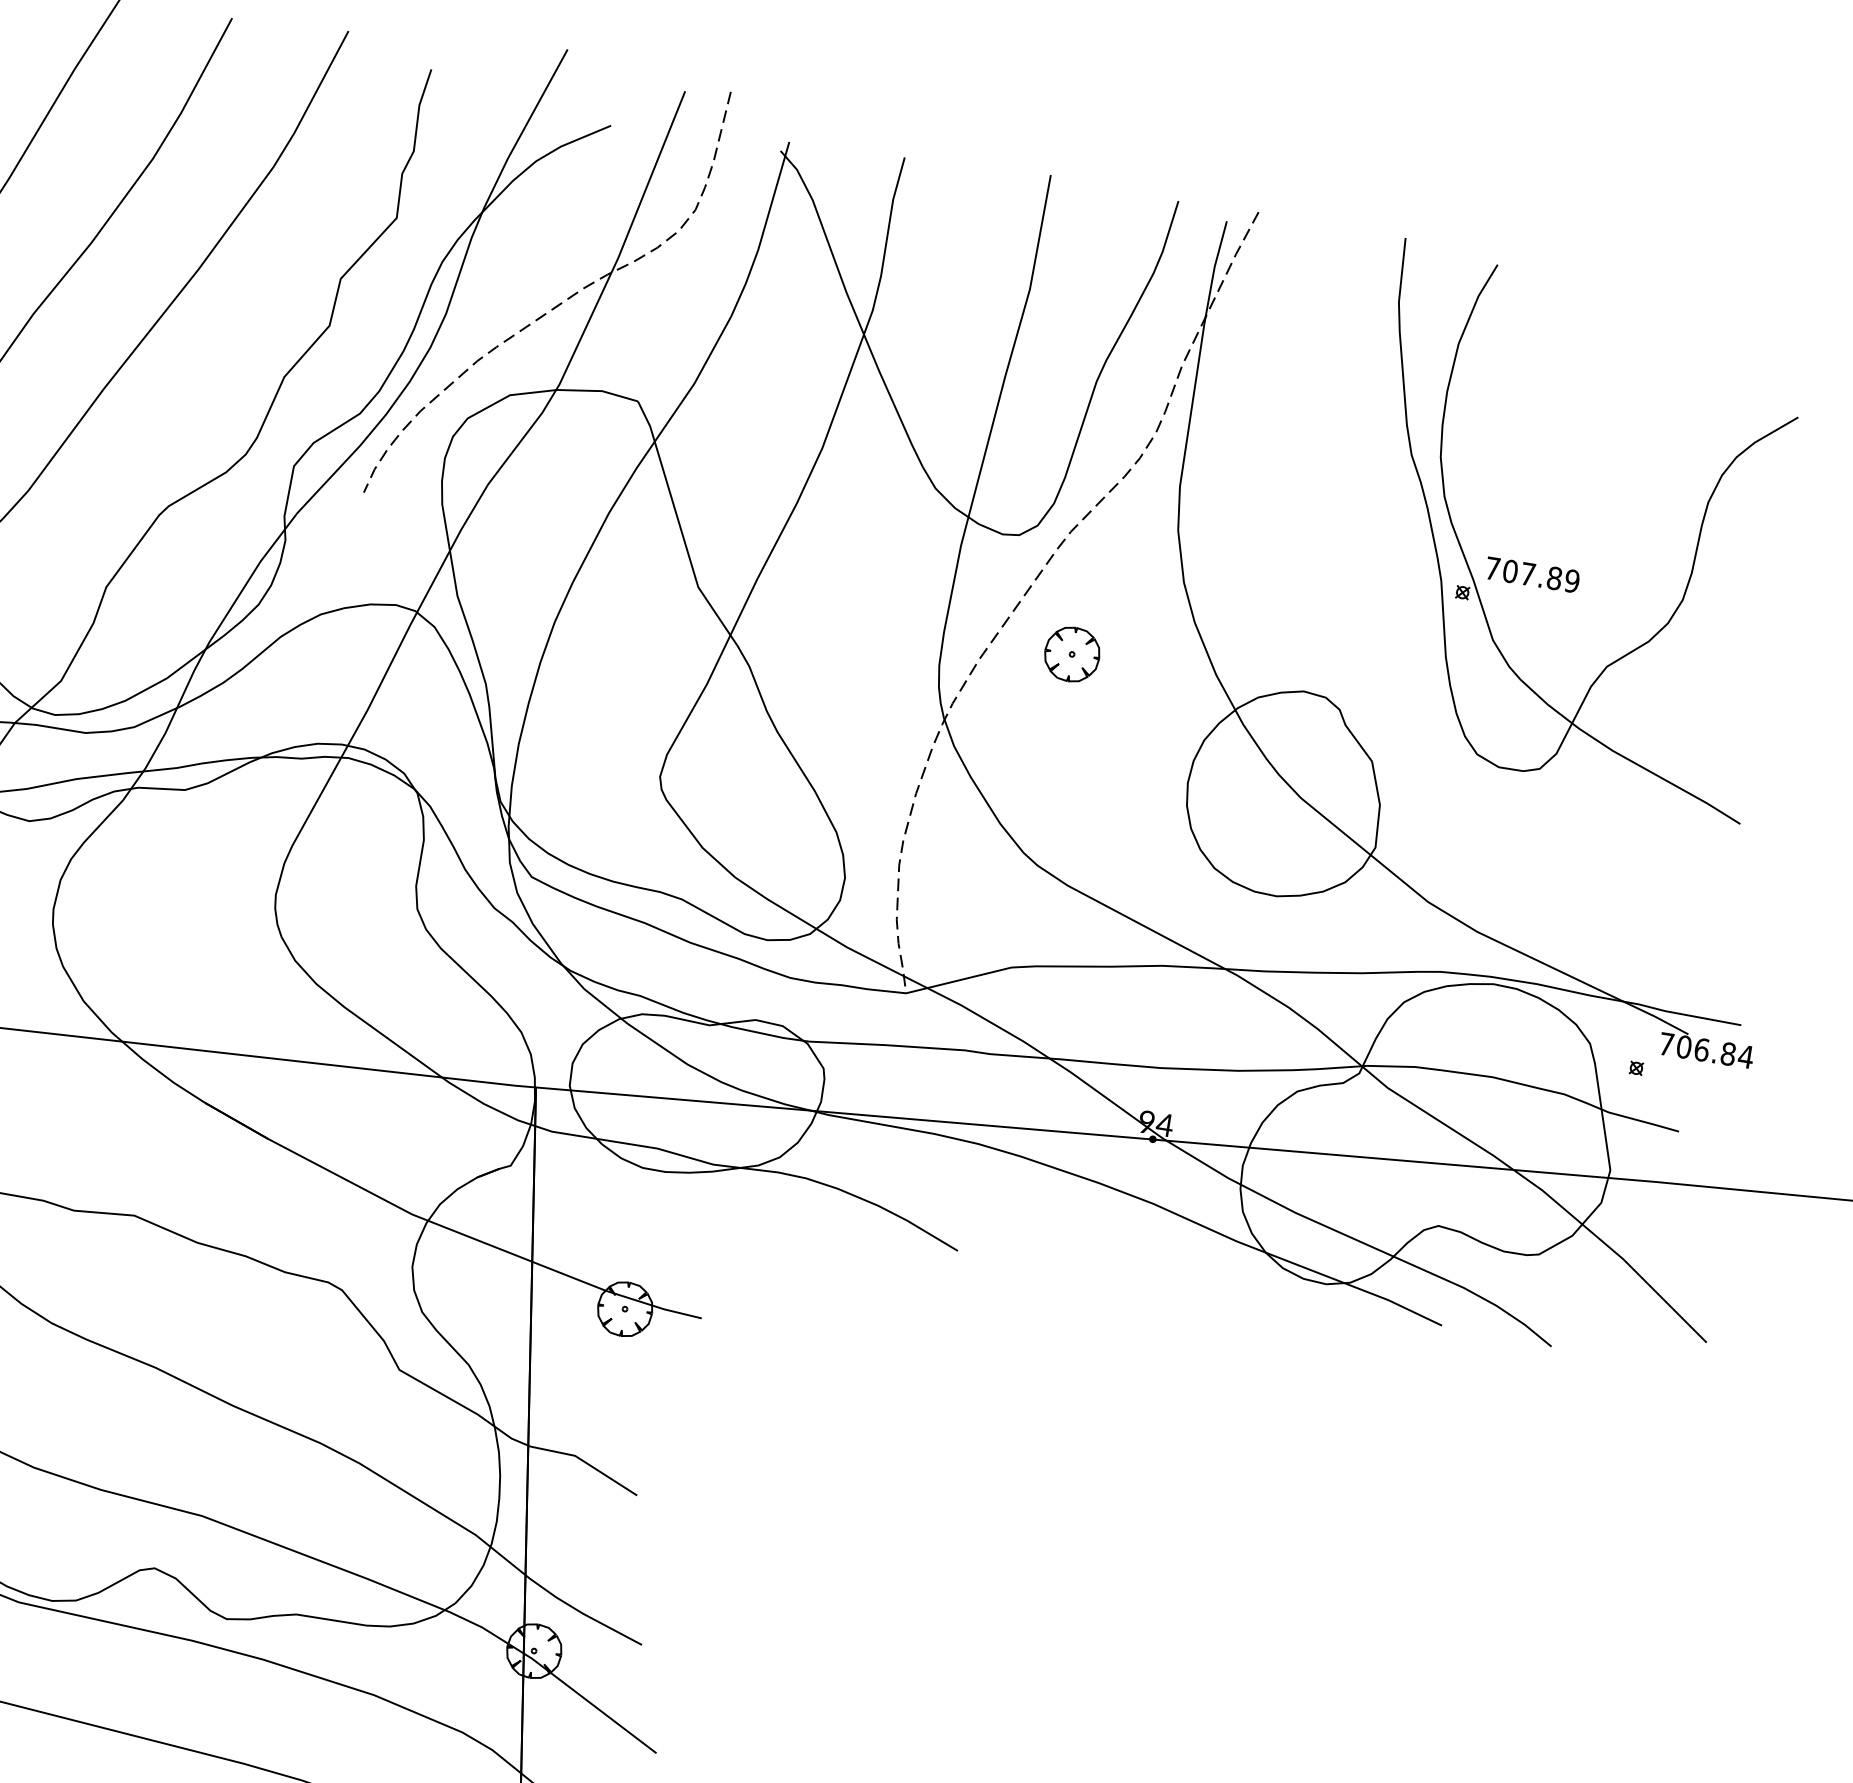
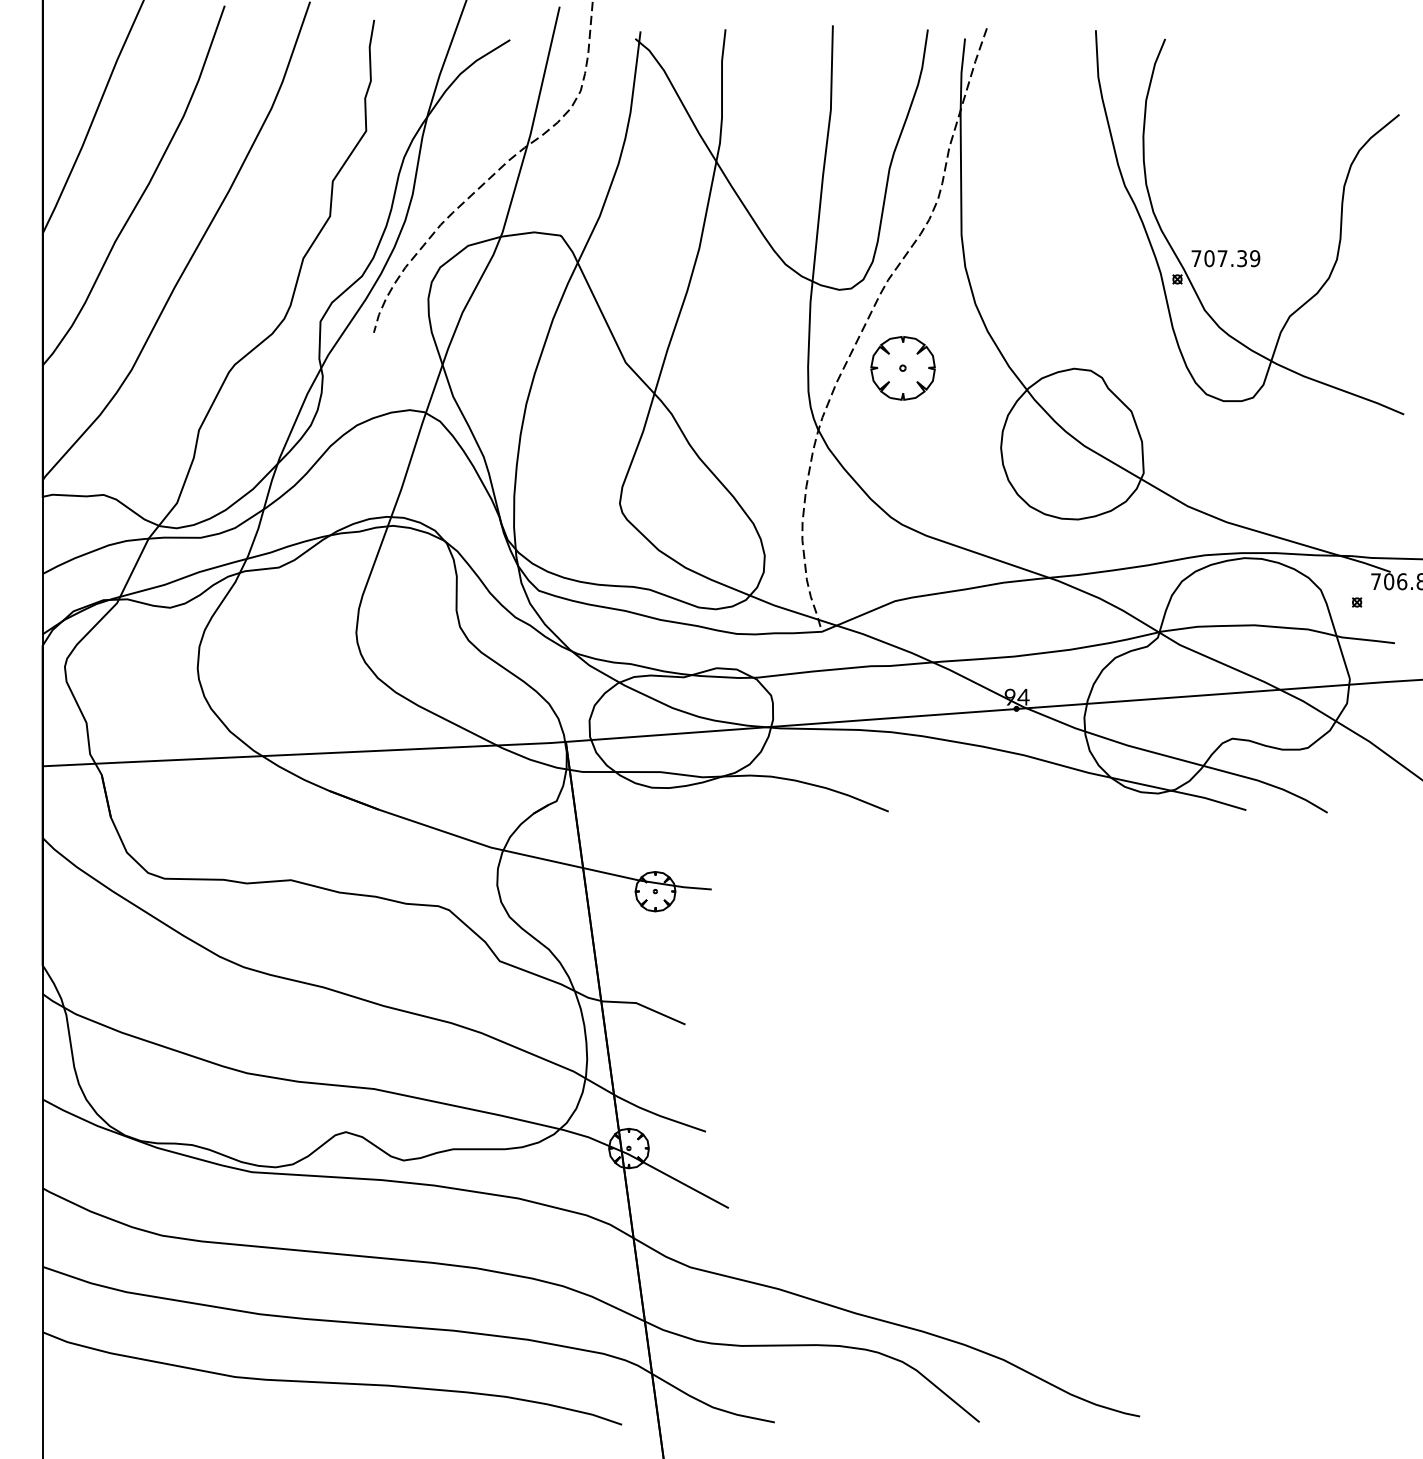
text: (1555, 578) -> (1242, 258), 707.89 -> 707.39
part: (1071, 654) -> (902, 368), size x1.6

